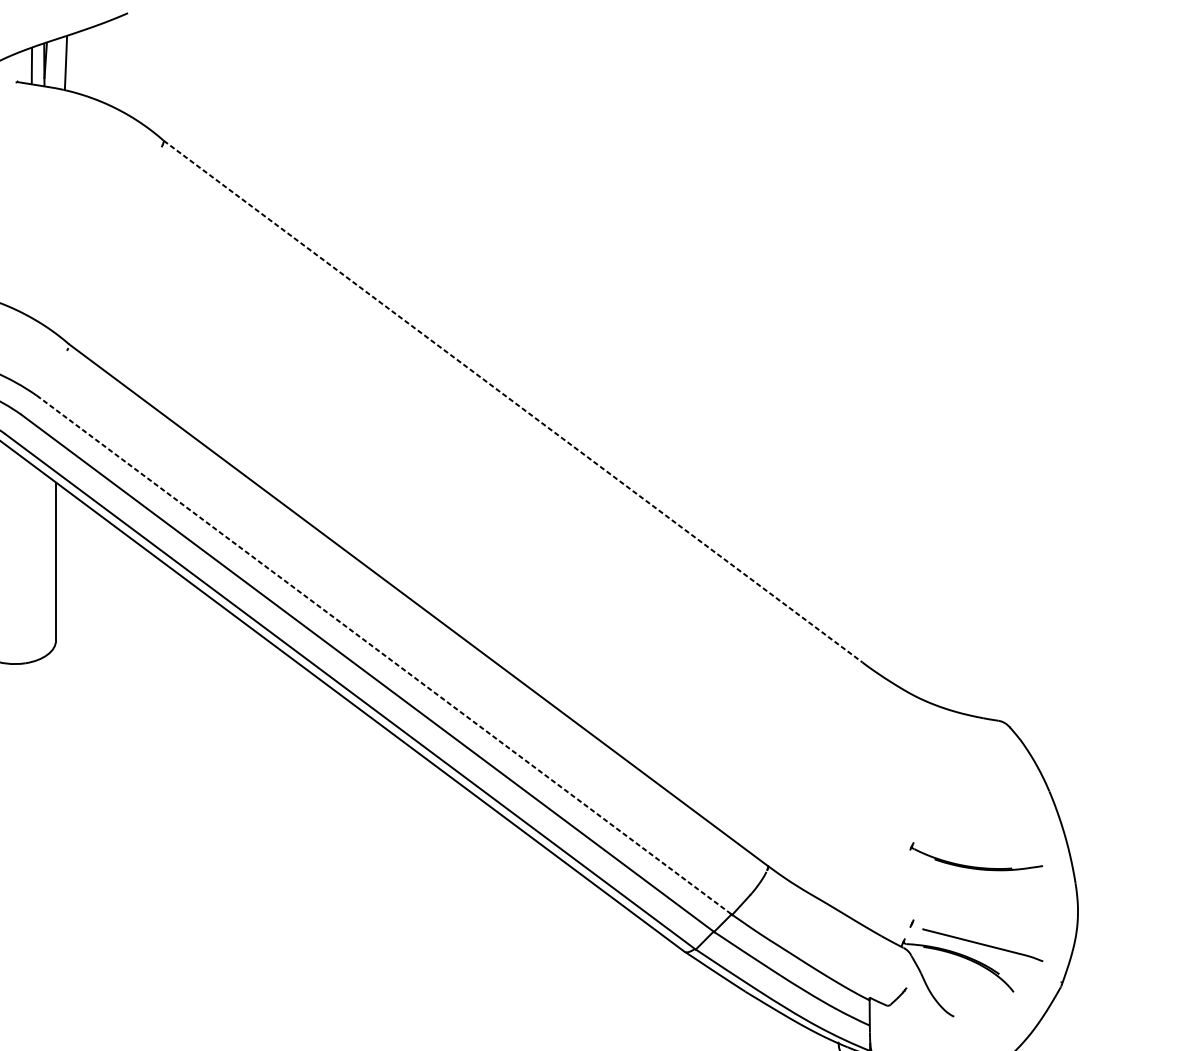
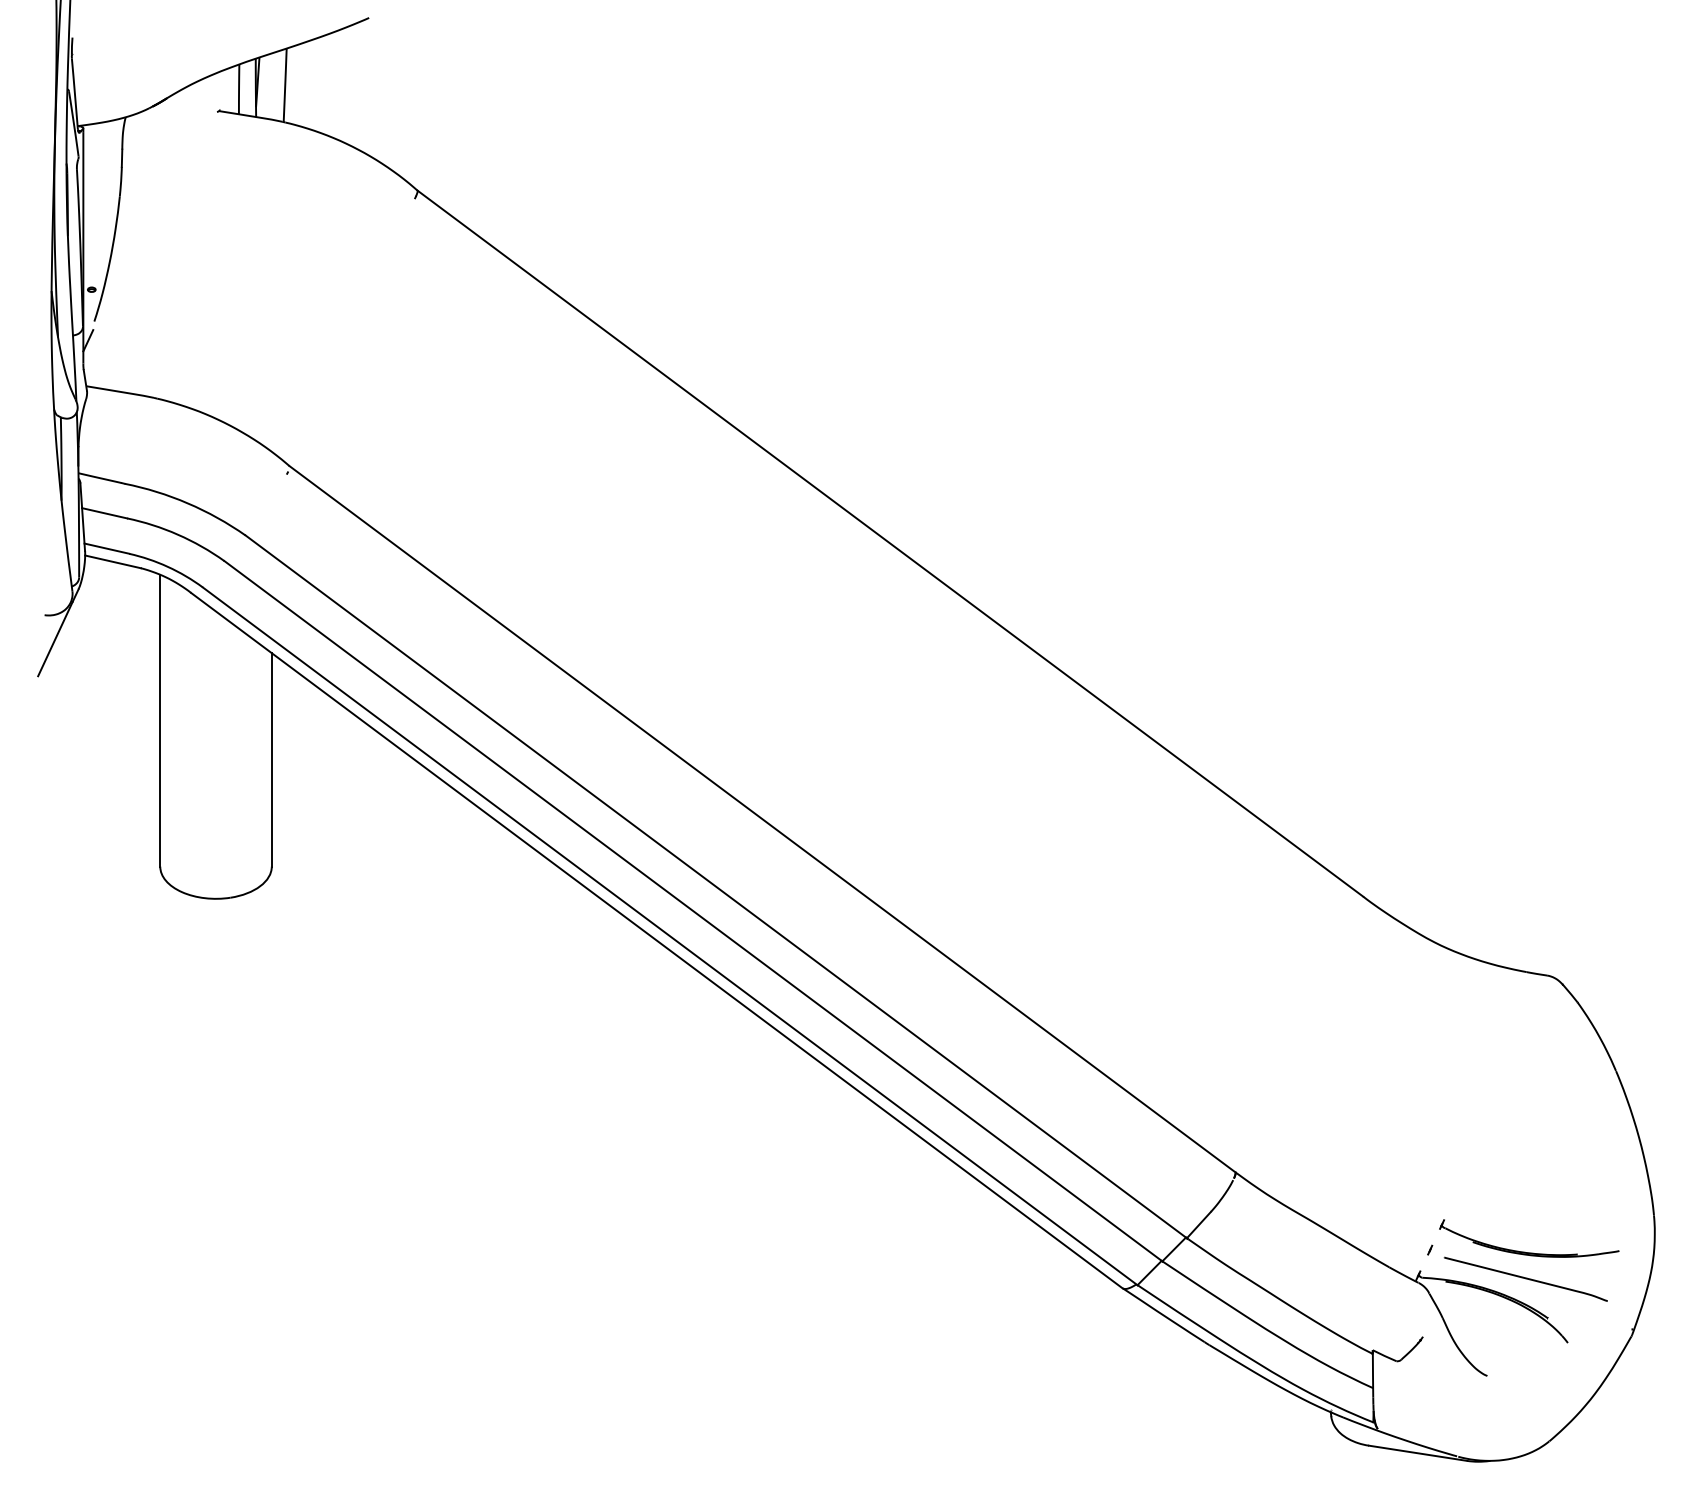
line: (513, 401) -> (890, 543), dashed -> solid
line: (384, 655) -> (716, 887), dashed -> solid
part: (973, 866) -> (1525, 1251), moved

